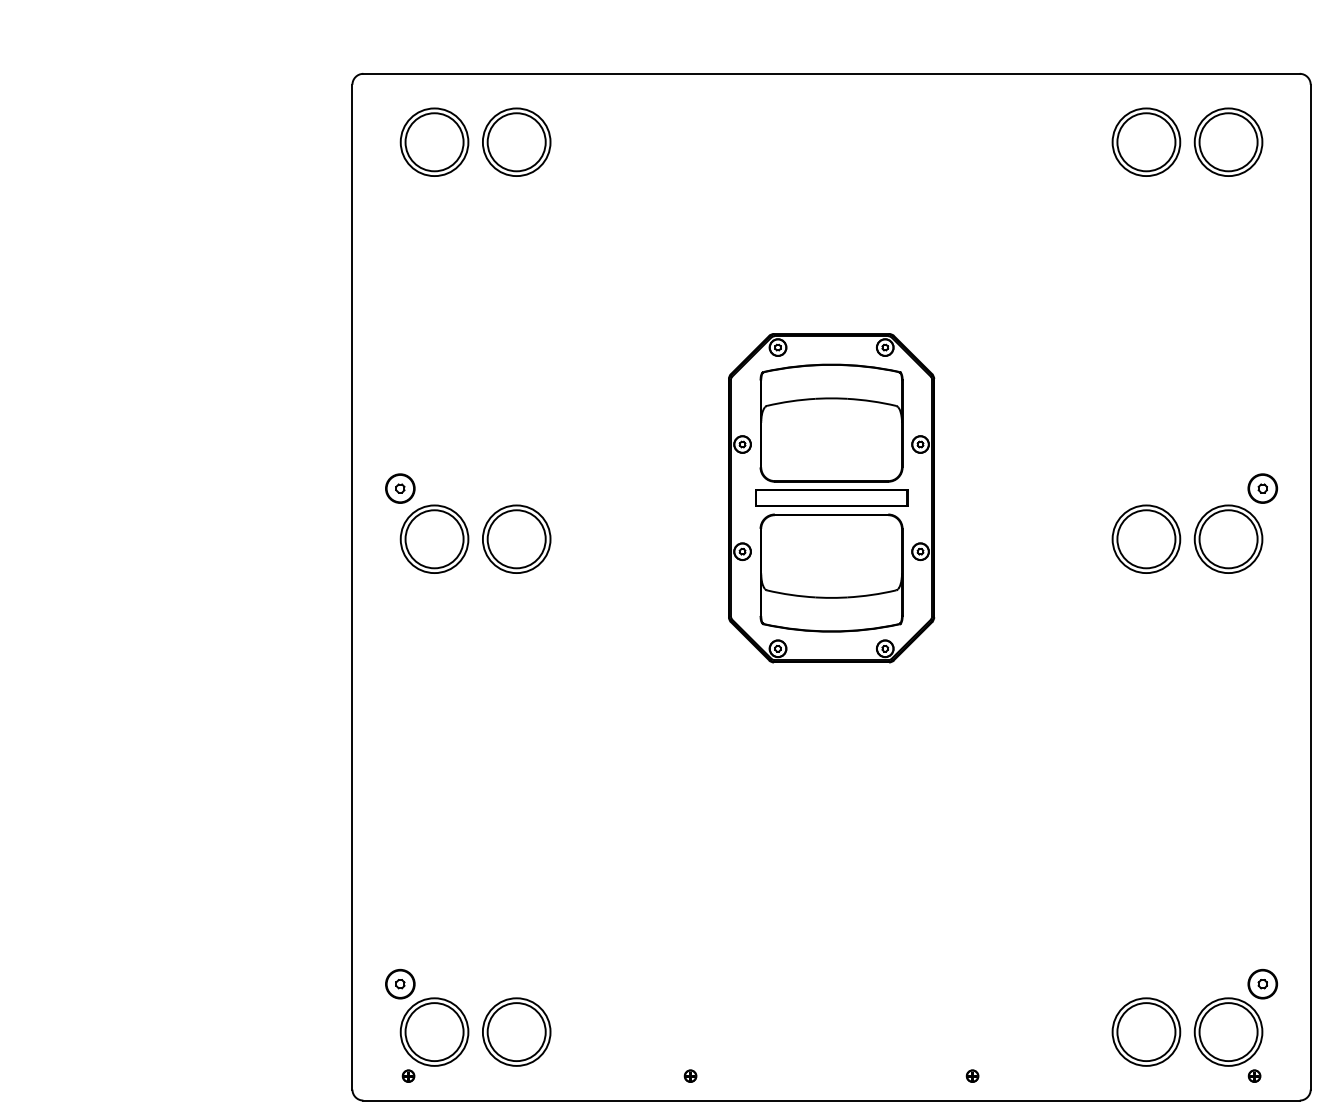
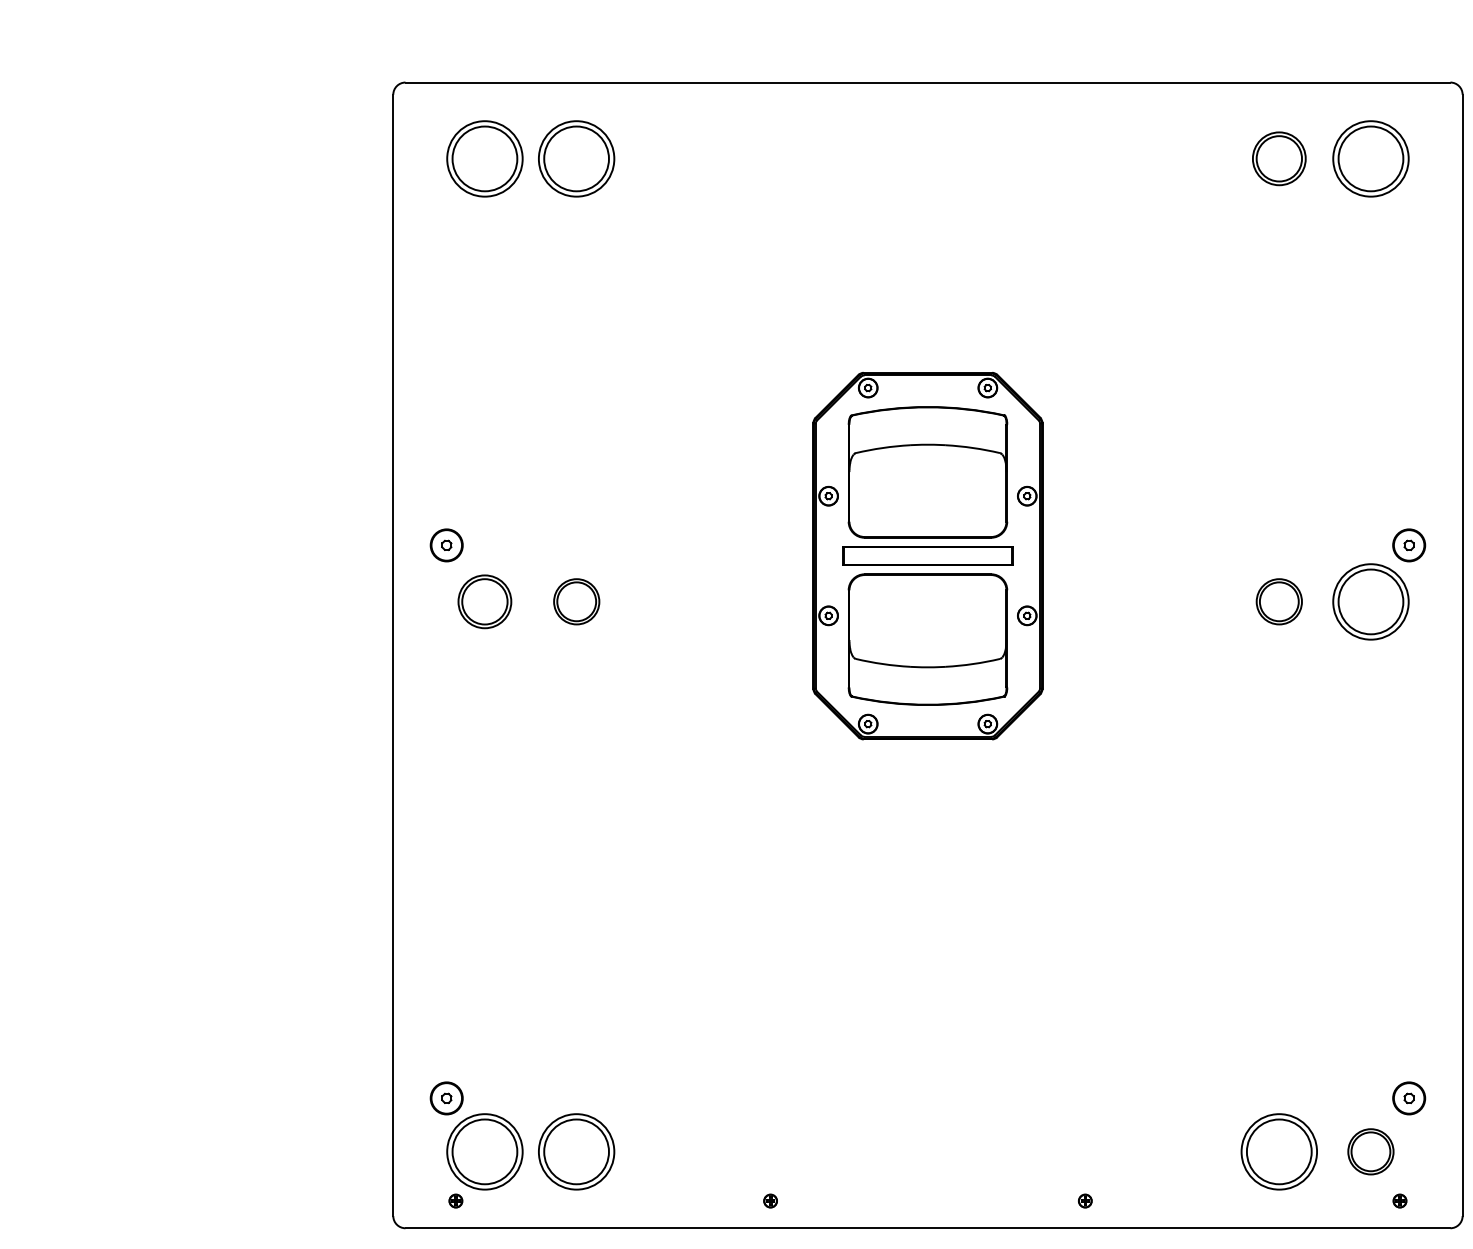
part: (1146, 141) -> (1279, 158), size x0.7
part: (434, 538) -> (484, 601), size x0.7
part: (516, 538) -> (576, 601), size x0.6
part: (1146, 538) -> (1279, 601), size x0.6
part: (1228, 1031) -> (1370, 1151), size x0.6

